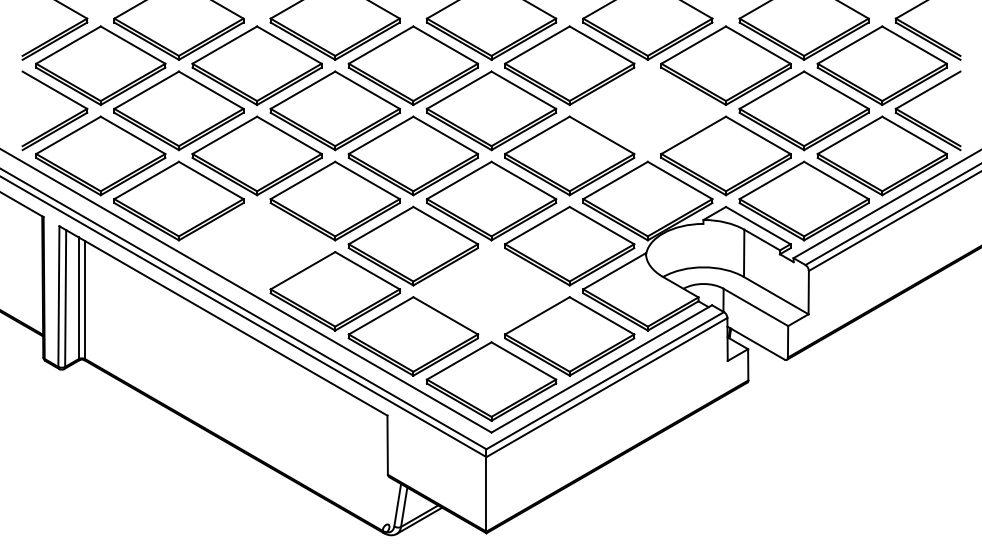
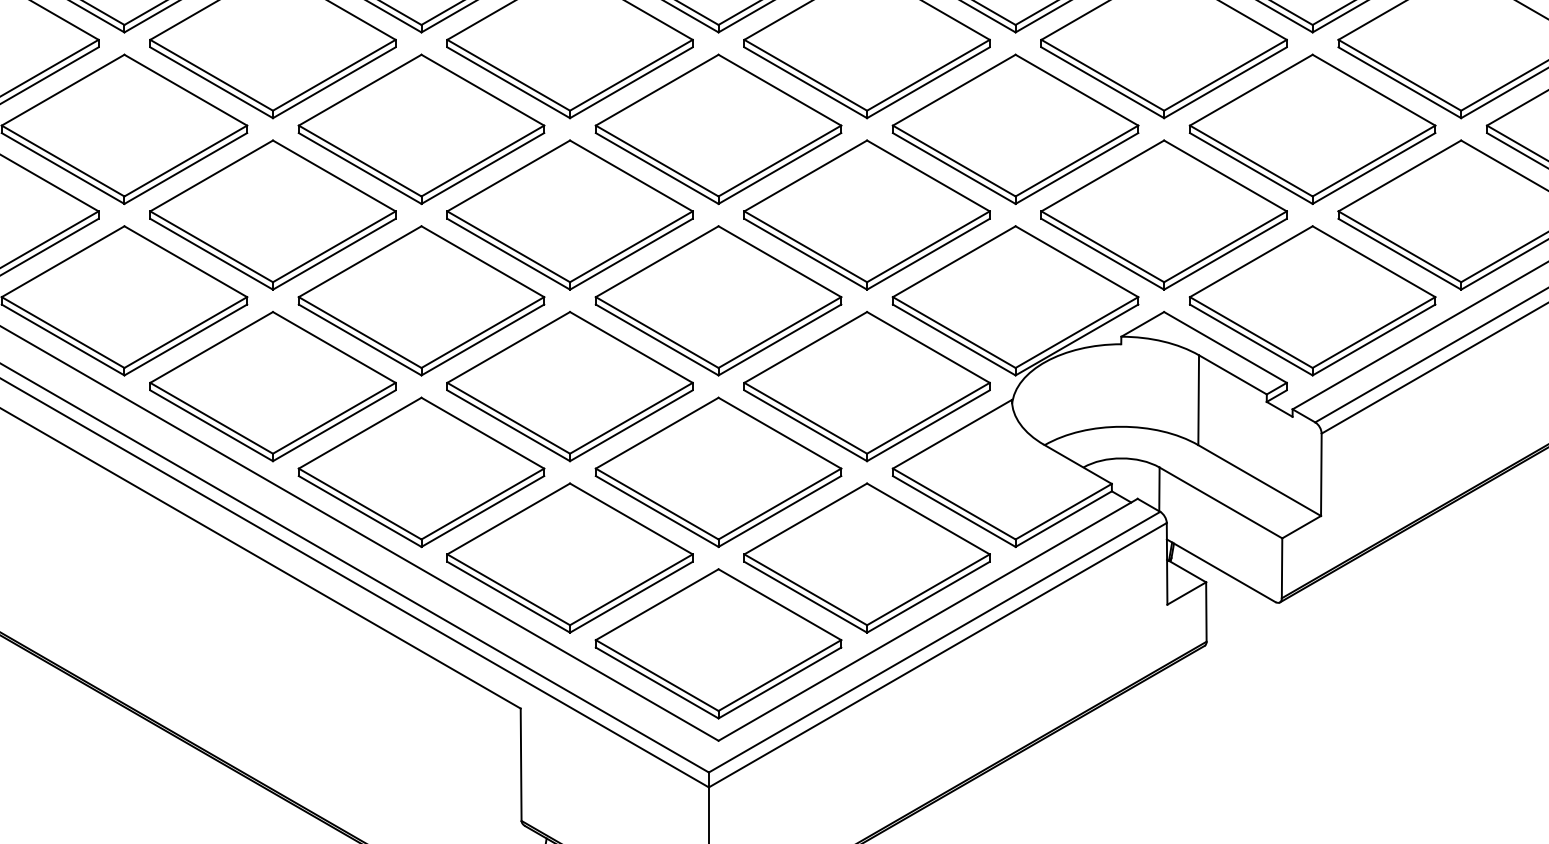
part: (647, 110) -> (1014, 128), added
part: (256, 245) -> (271, 385), added
part: (491, 291) -> (718, 472), added

